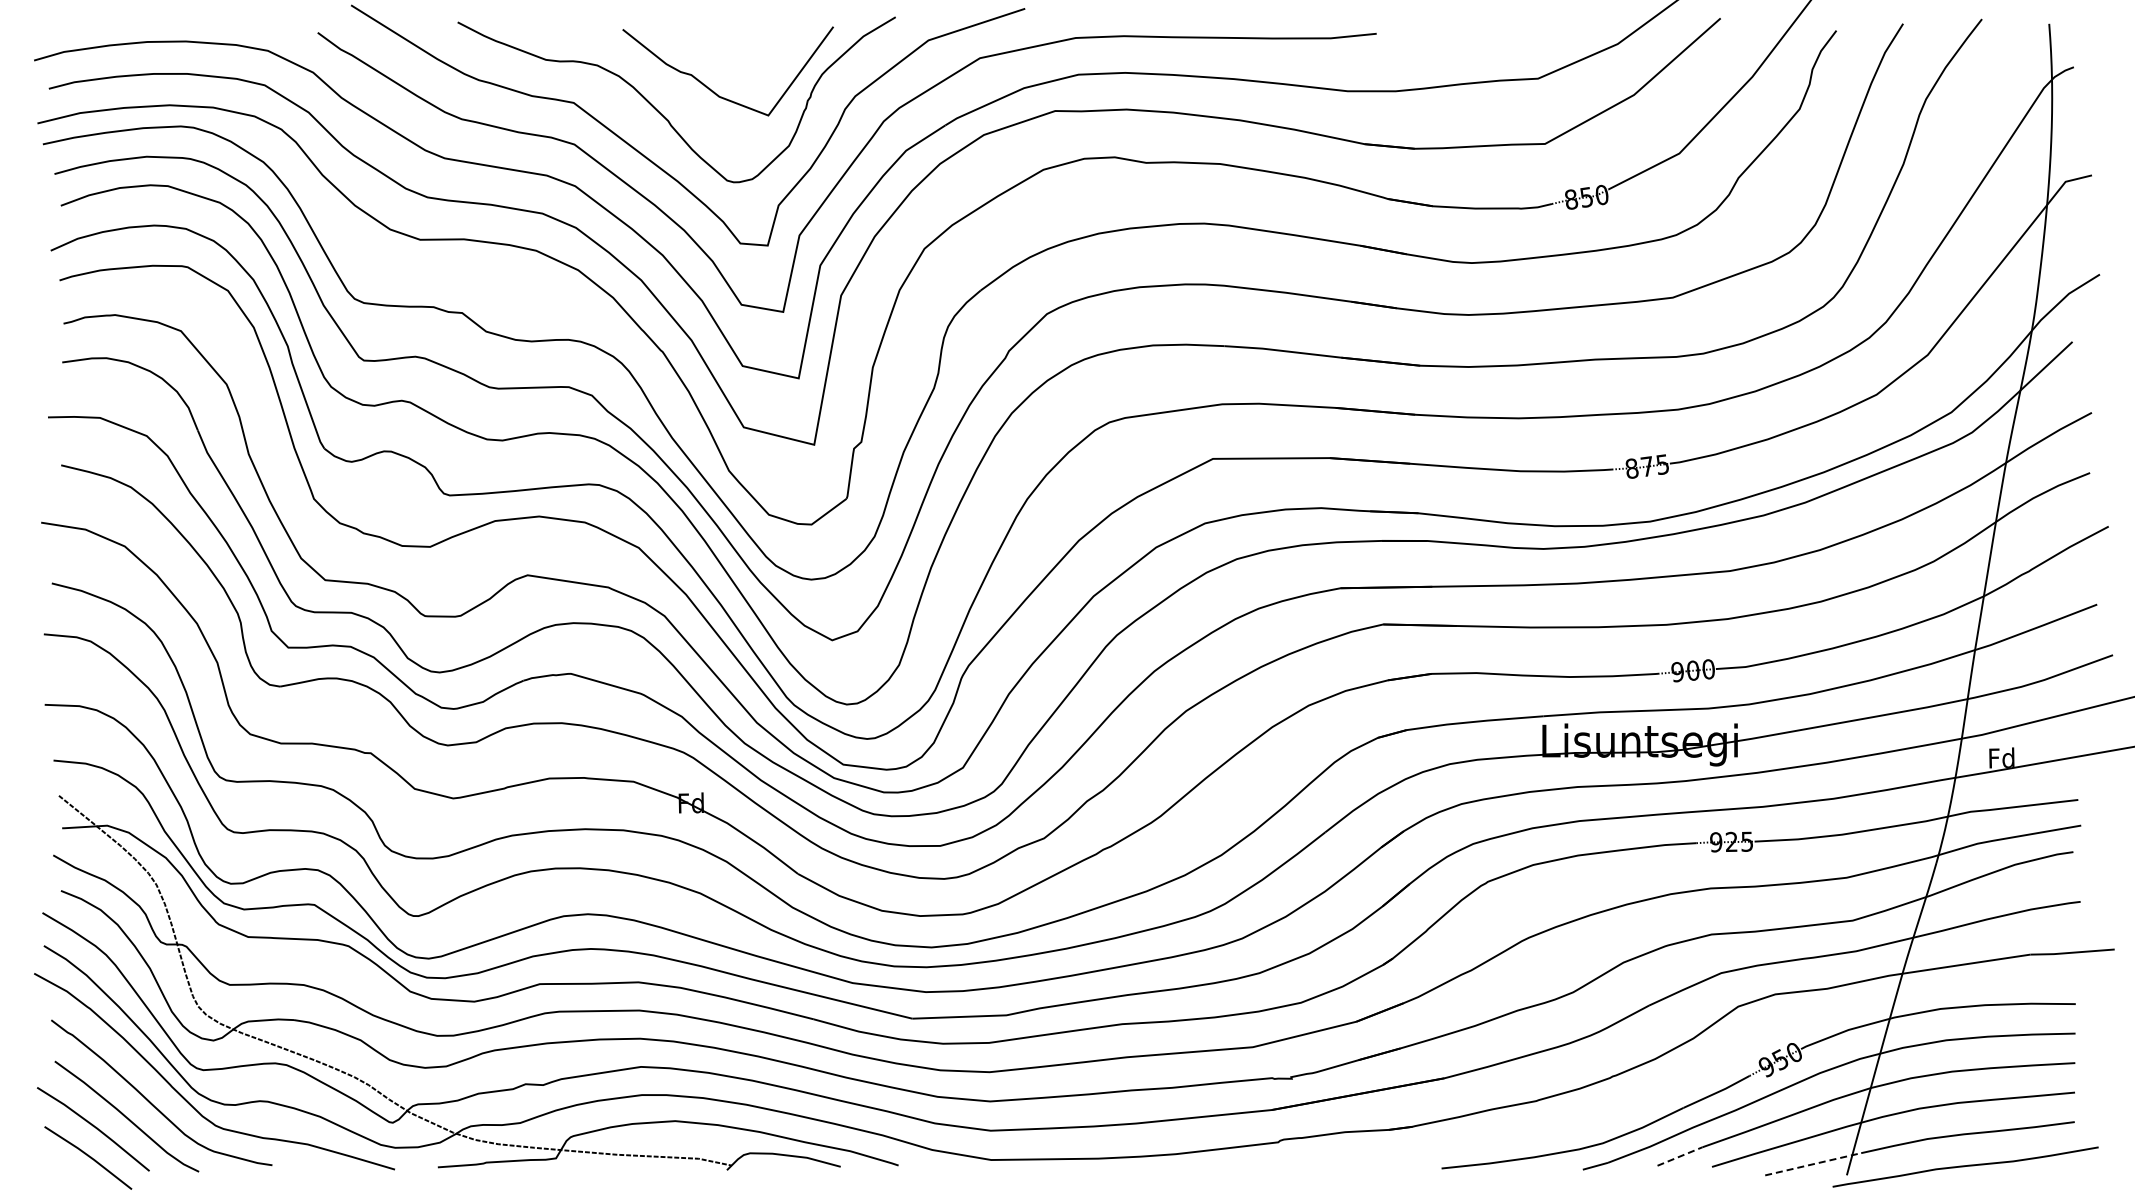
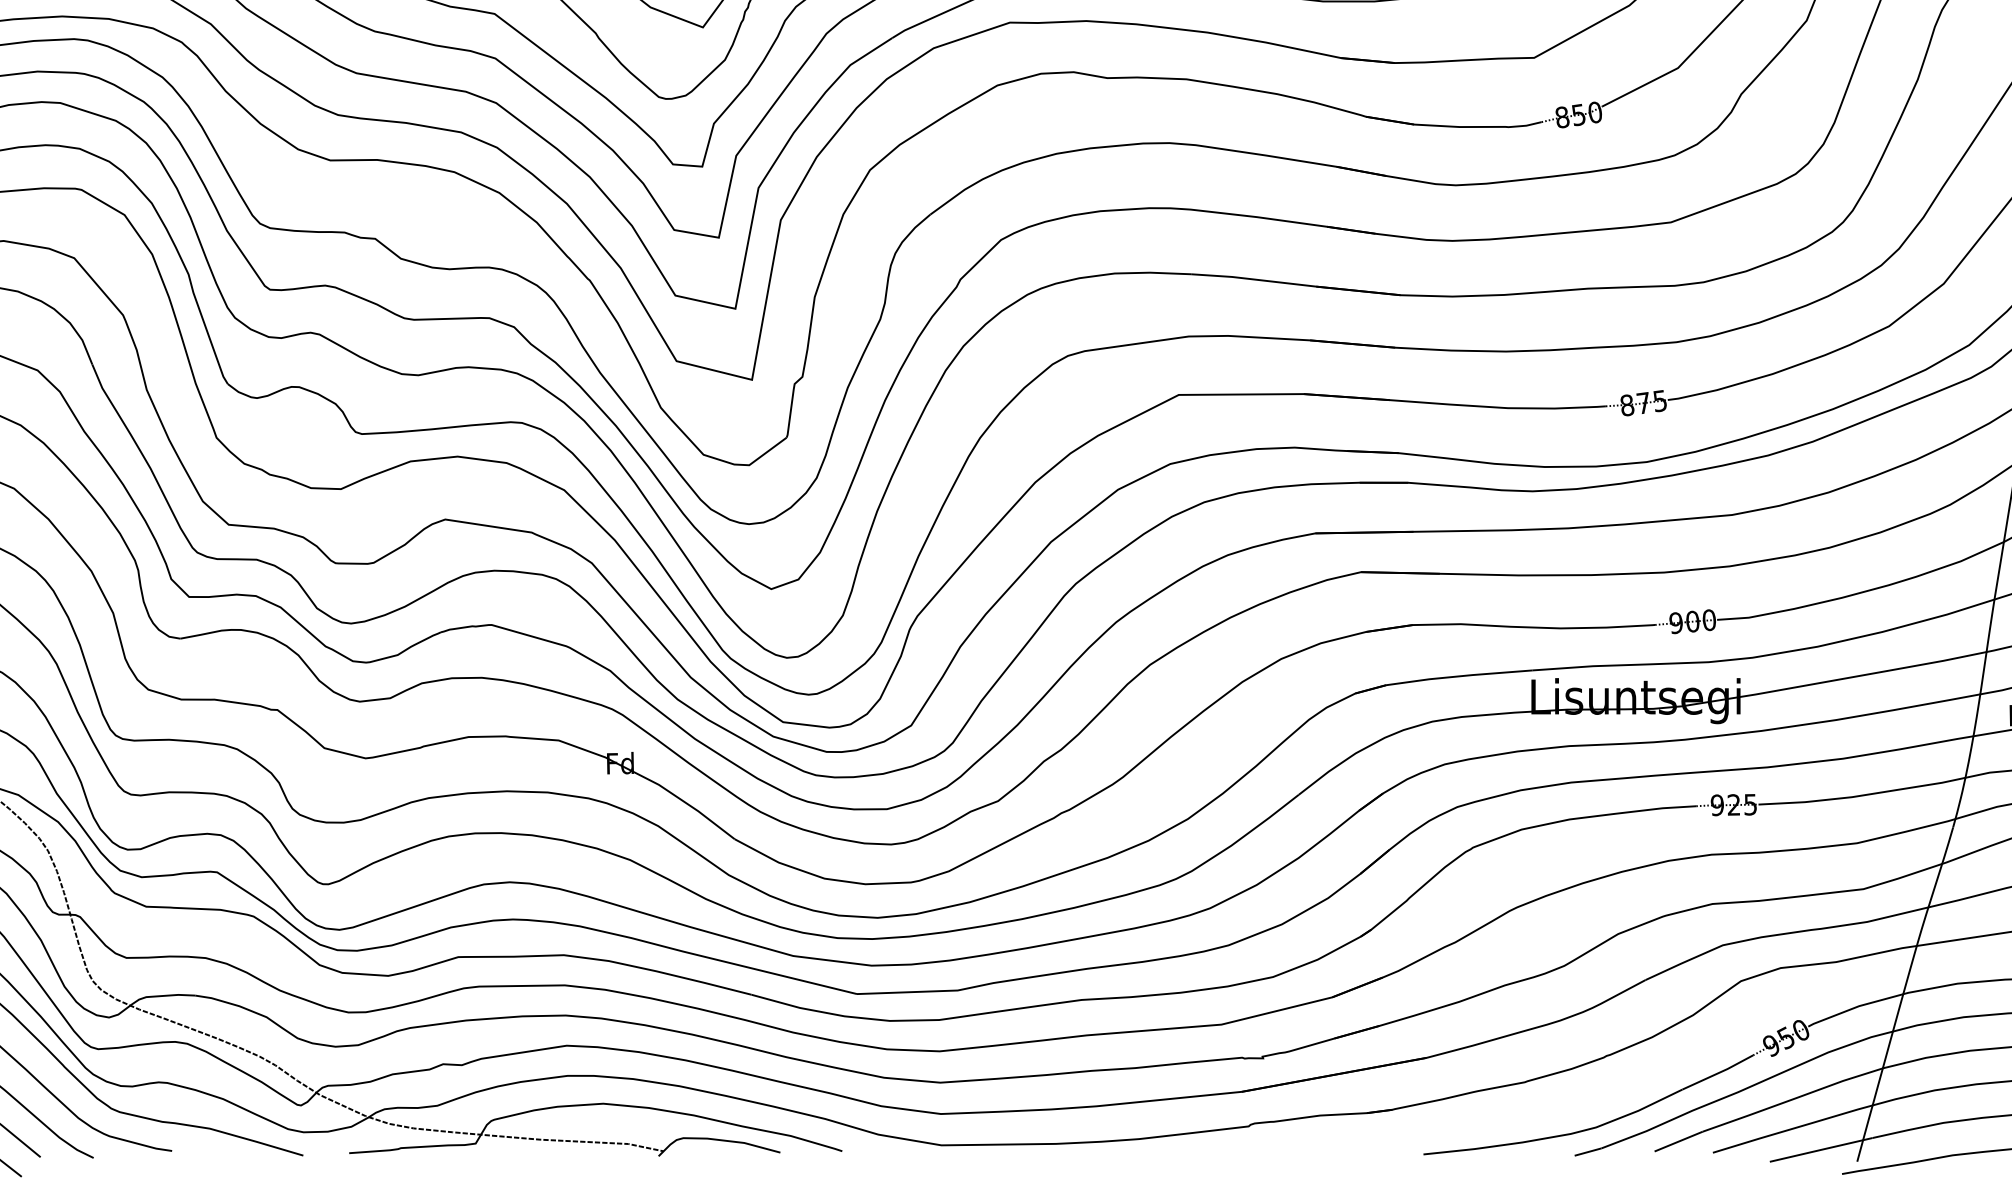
line: (1680, 1156) -> (1679, 1141), dashed -> solid
line: (1814, 1164) -> (1822, 1150), dashed -> solid

